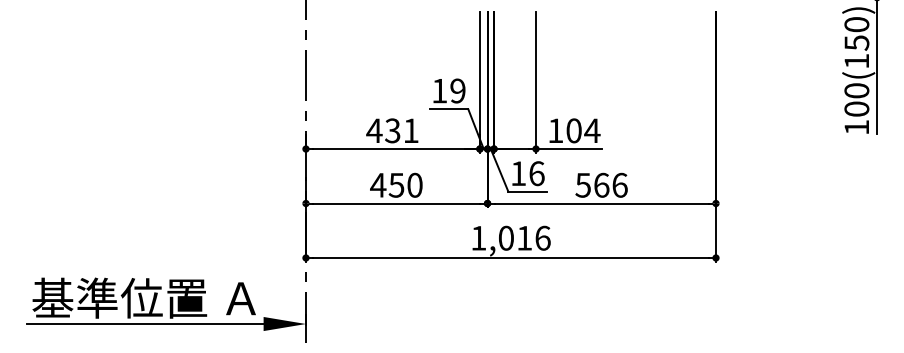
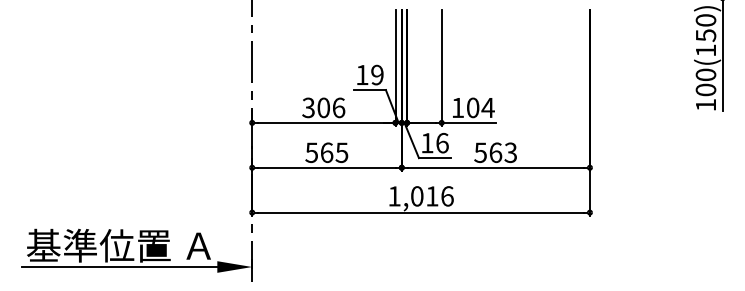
text: (392, 130) -> (323, 107), 431 -> 306
text: (396, 184) -> (326, 152), 450 -> 565
text: (619, 184) -> (510, 152), 566 -> 563

